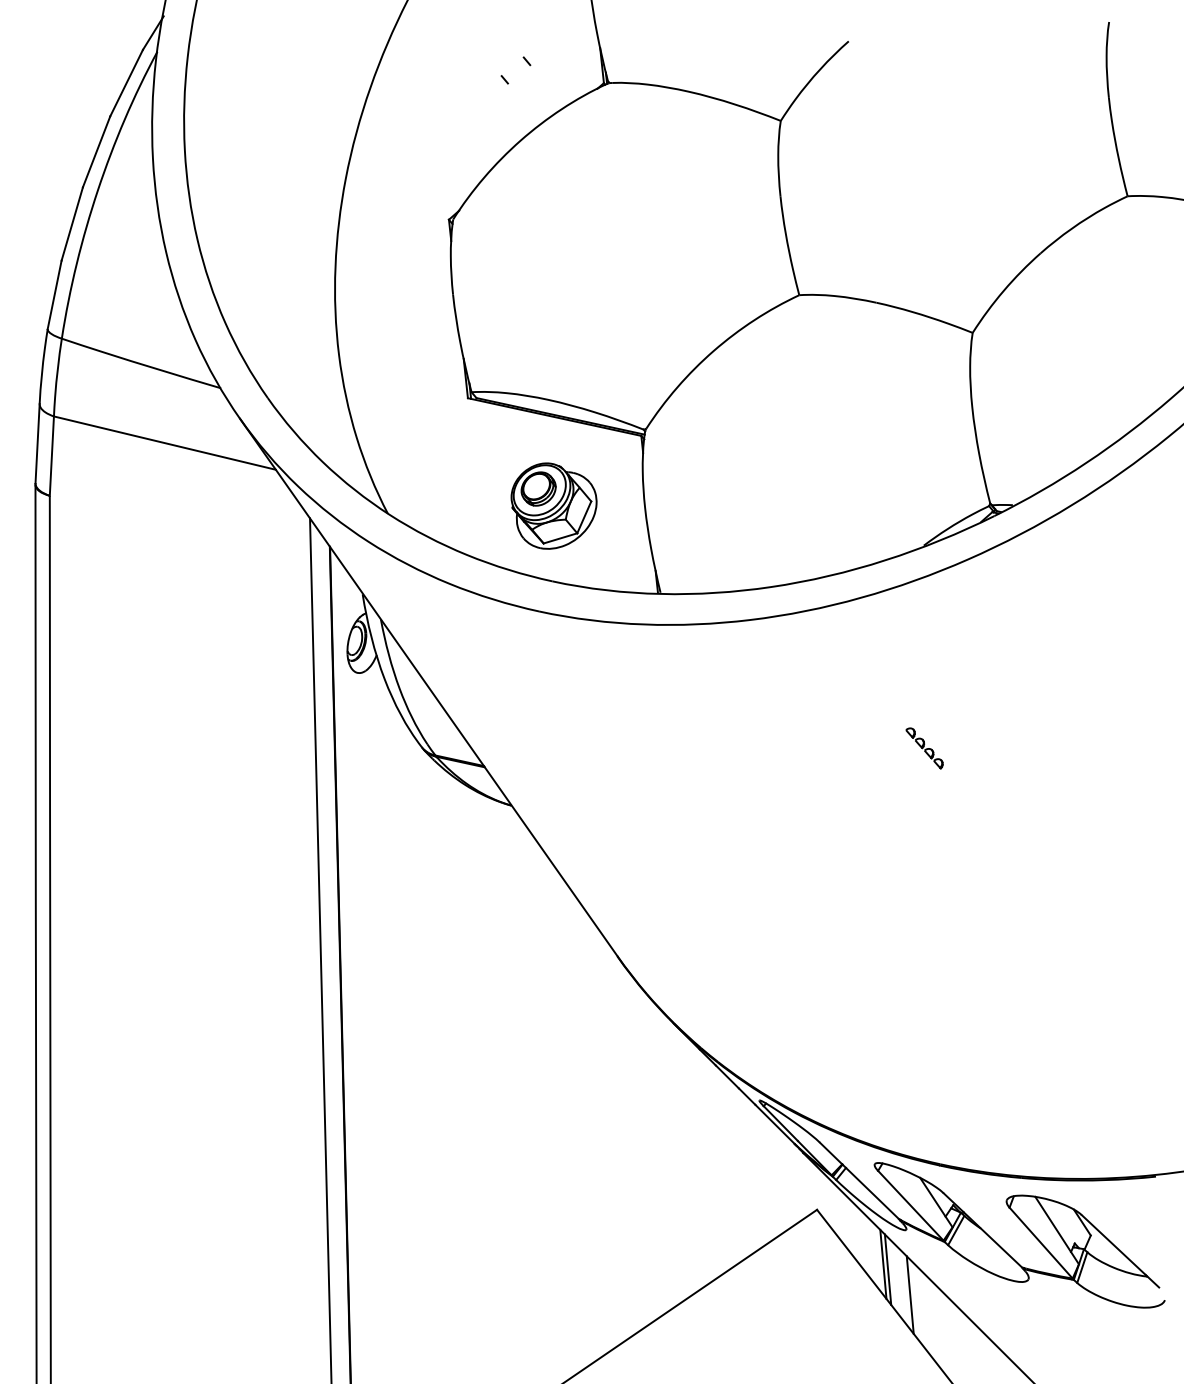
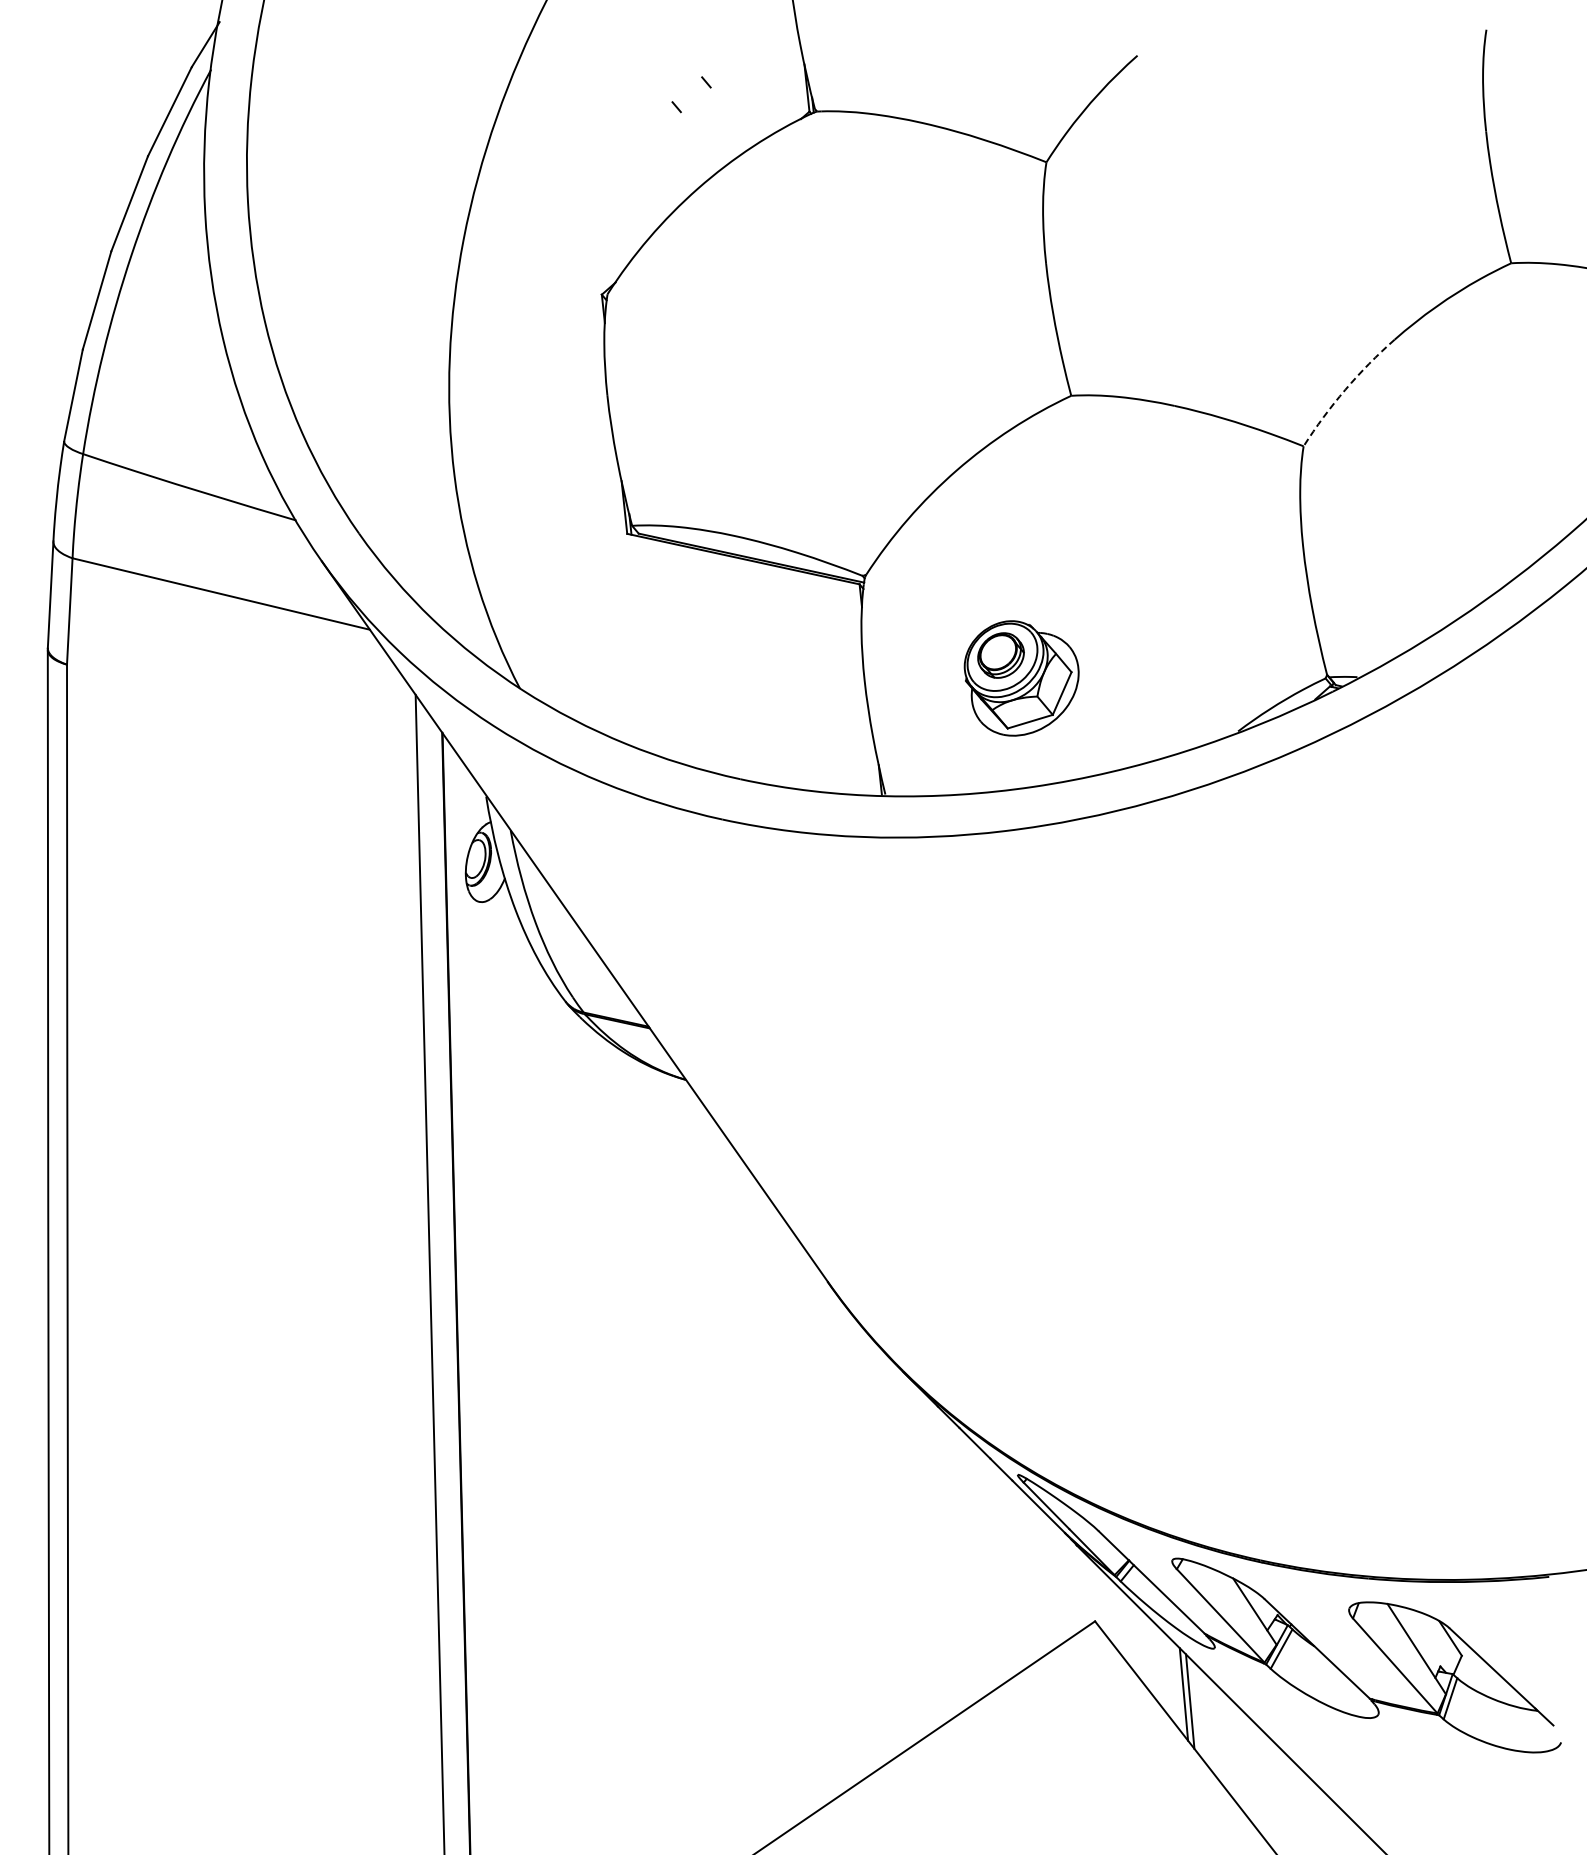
arc: (1003, 290) -> (1345, 389), solid -> dashed
part: (553, 506) -> (1021, 678), moved
part: (924, 748) -> (1238, 1003), removed
line: (909, 1295) -> (1219, 1735), removed

